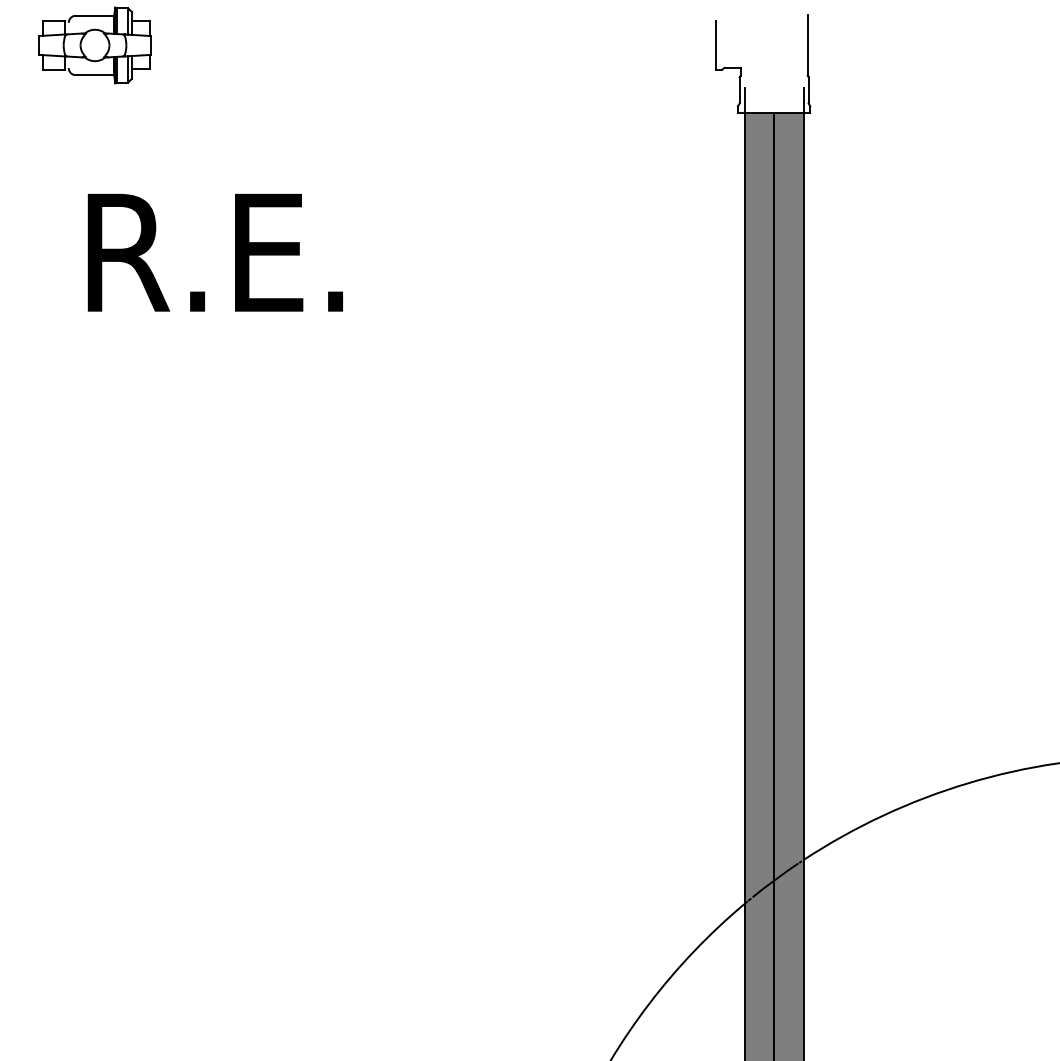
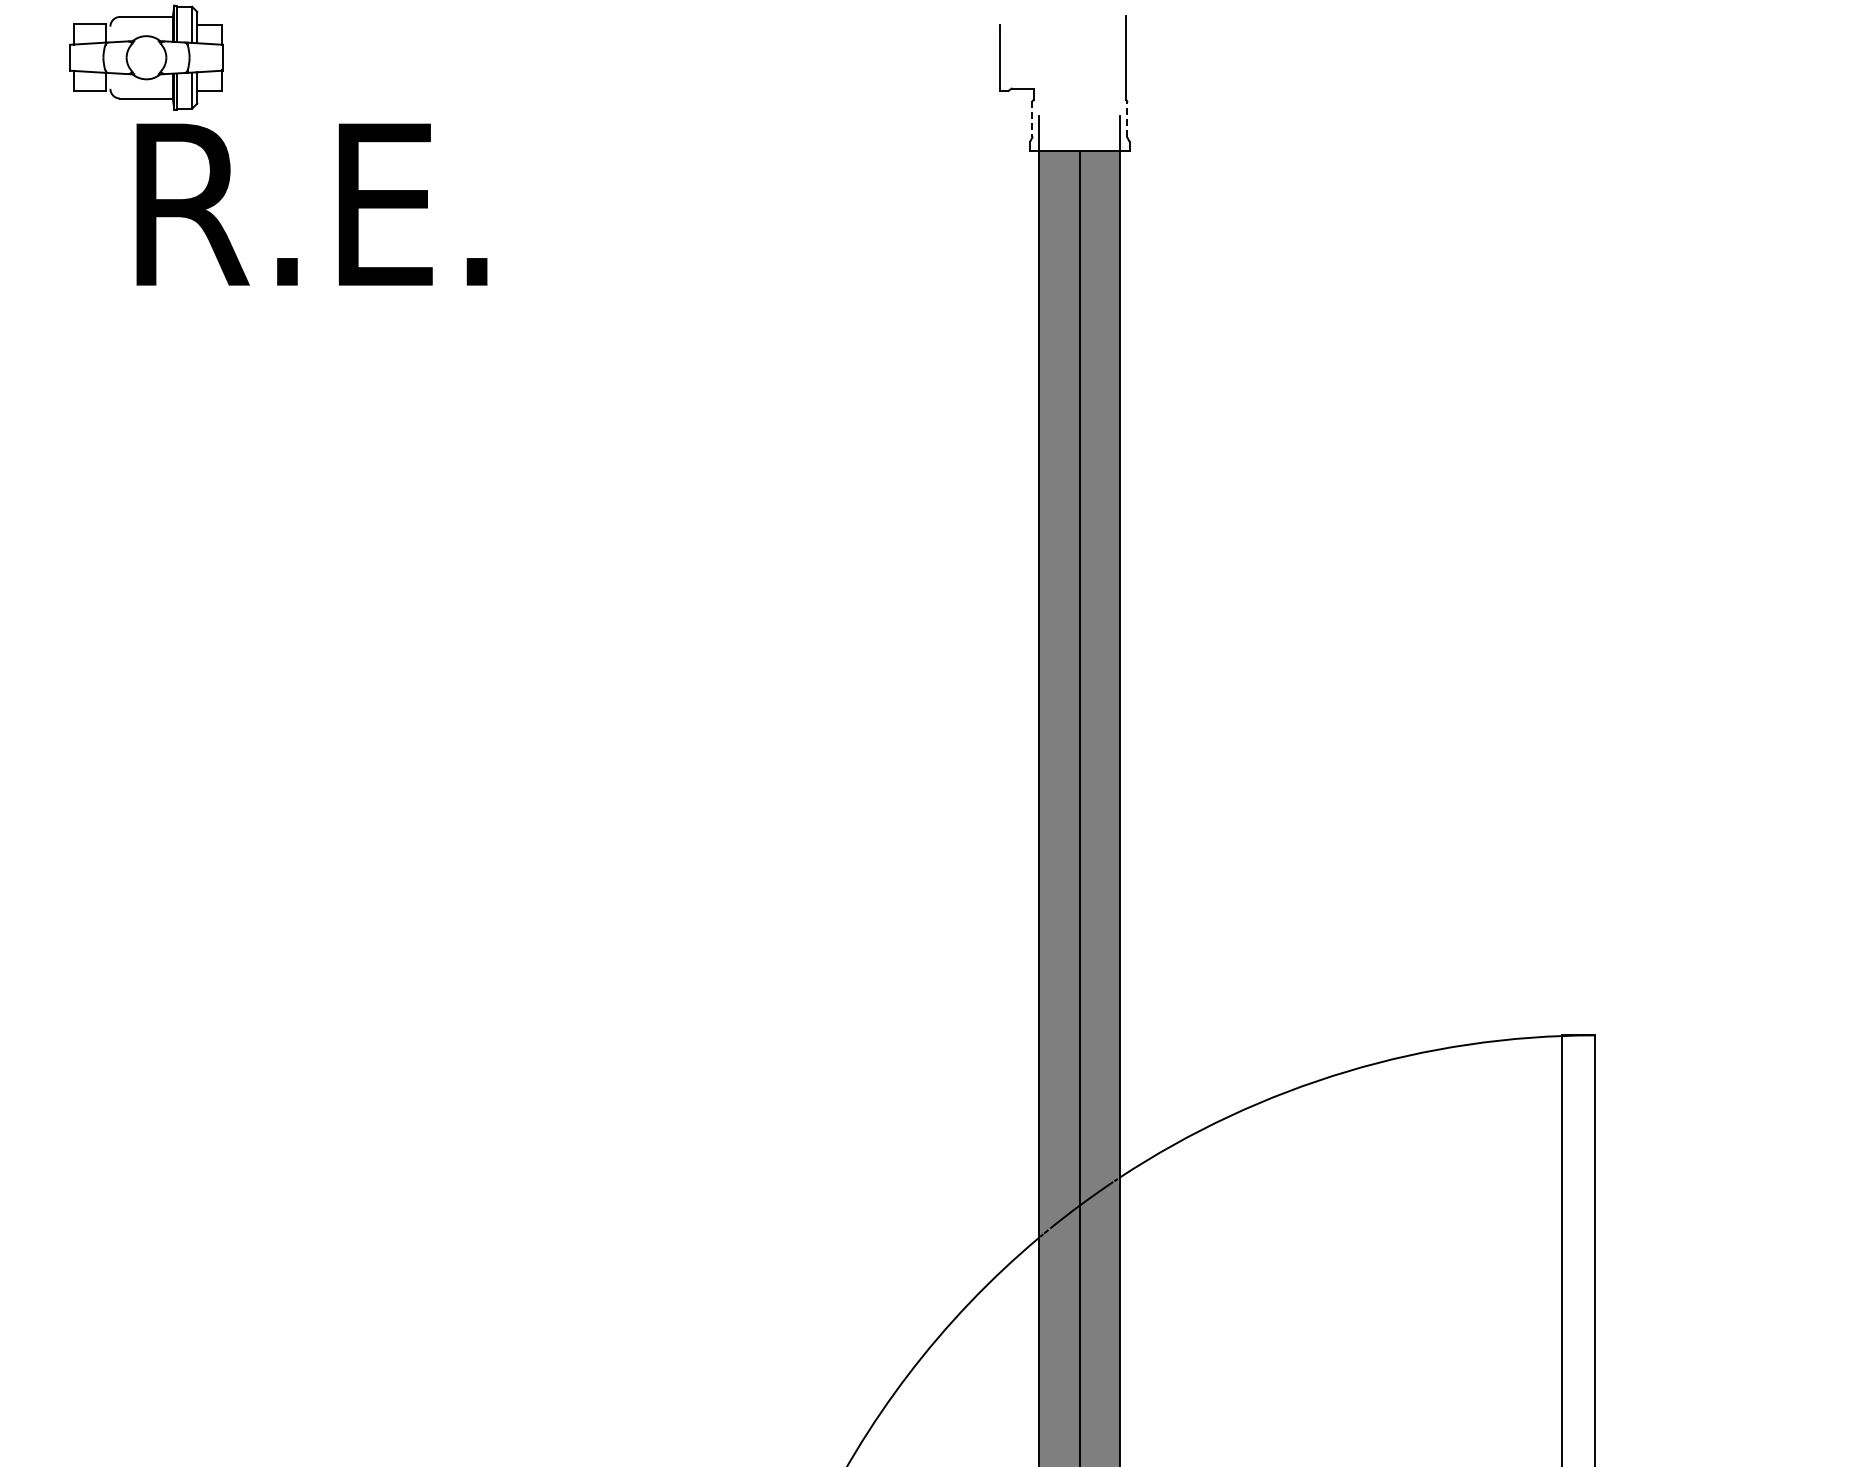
line: (739, 90) -> (1032, 119), solid -> dashed
line: (808, 90) -> (1127, 119), solid -> dashed
text: (215, 252) -> (311, 204), moved

